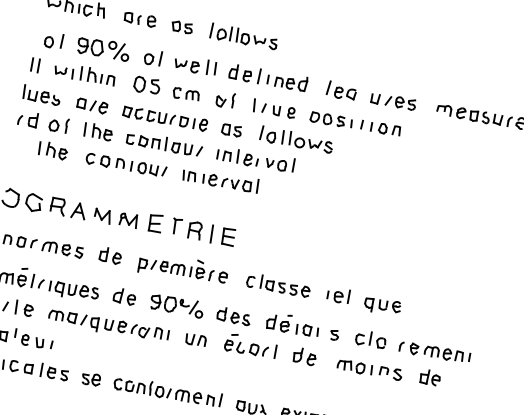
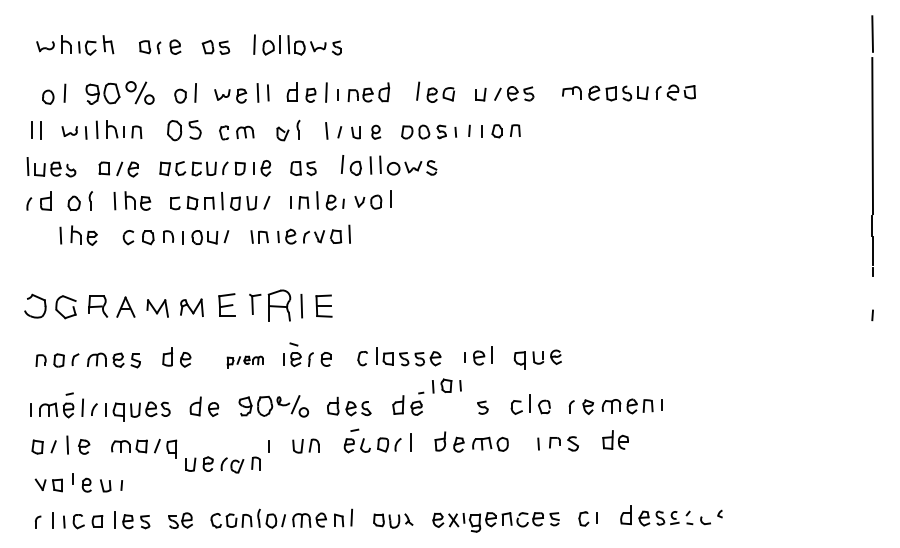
part: (195, 229) -> (279, 304), size x1.4
part: (161, 268) -> (245, 362), size x0.6
part: (132, 329) -> (222, 464), moved
part: (307, 330) -> (446, 385), moved
part: (351, 366) -> (490, 443), moved

